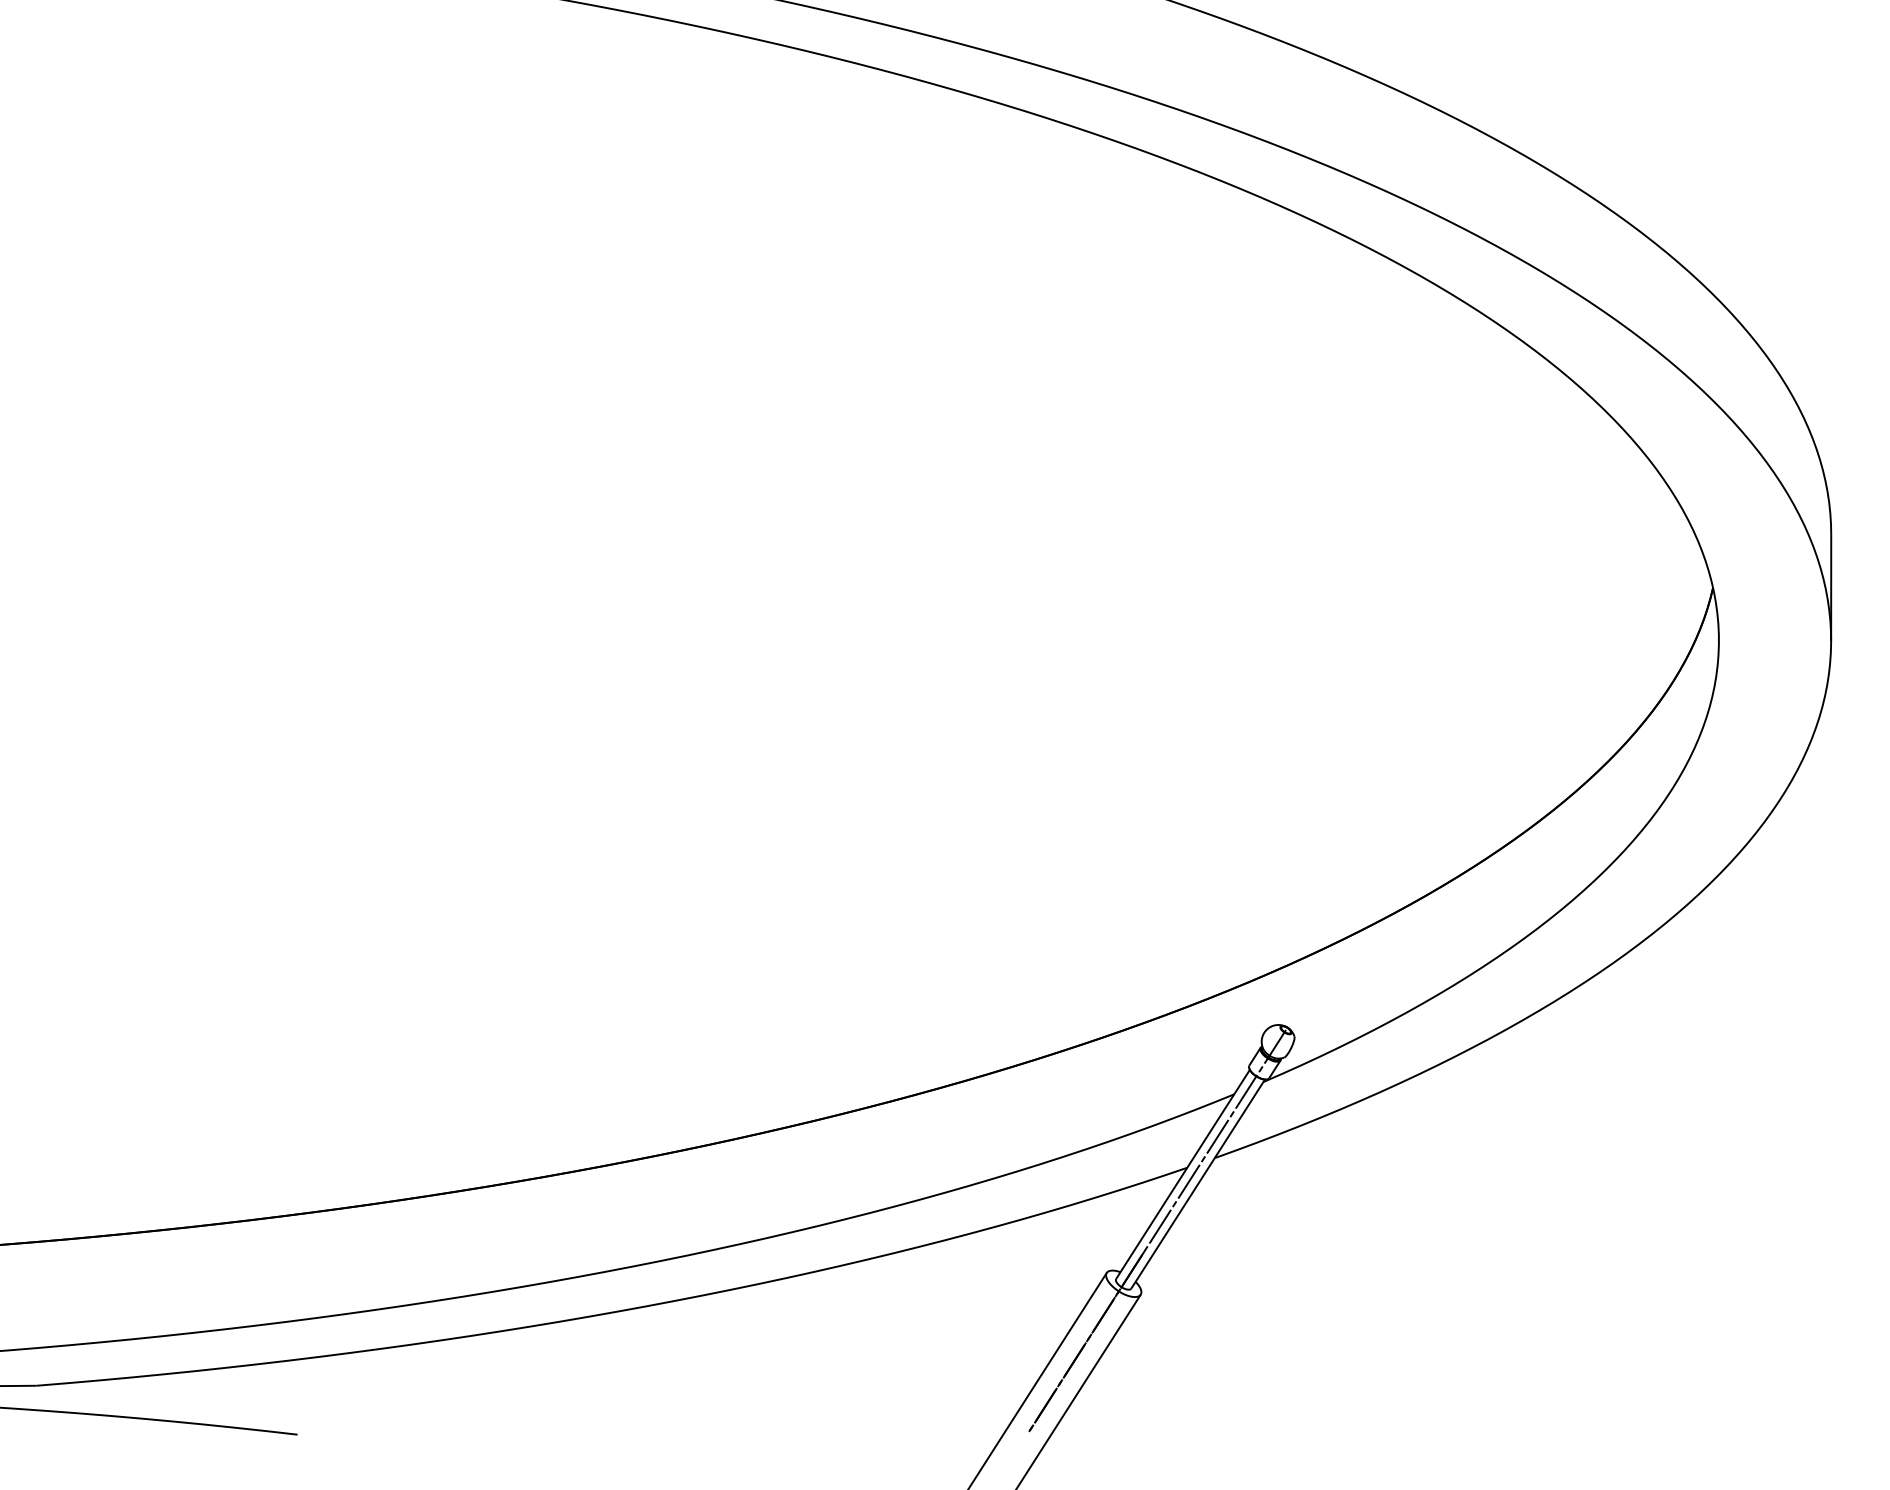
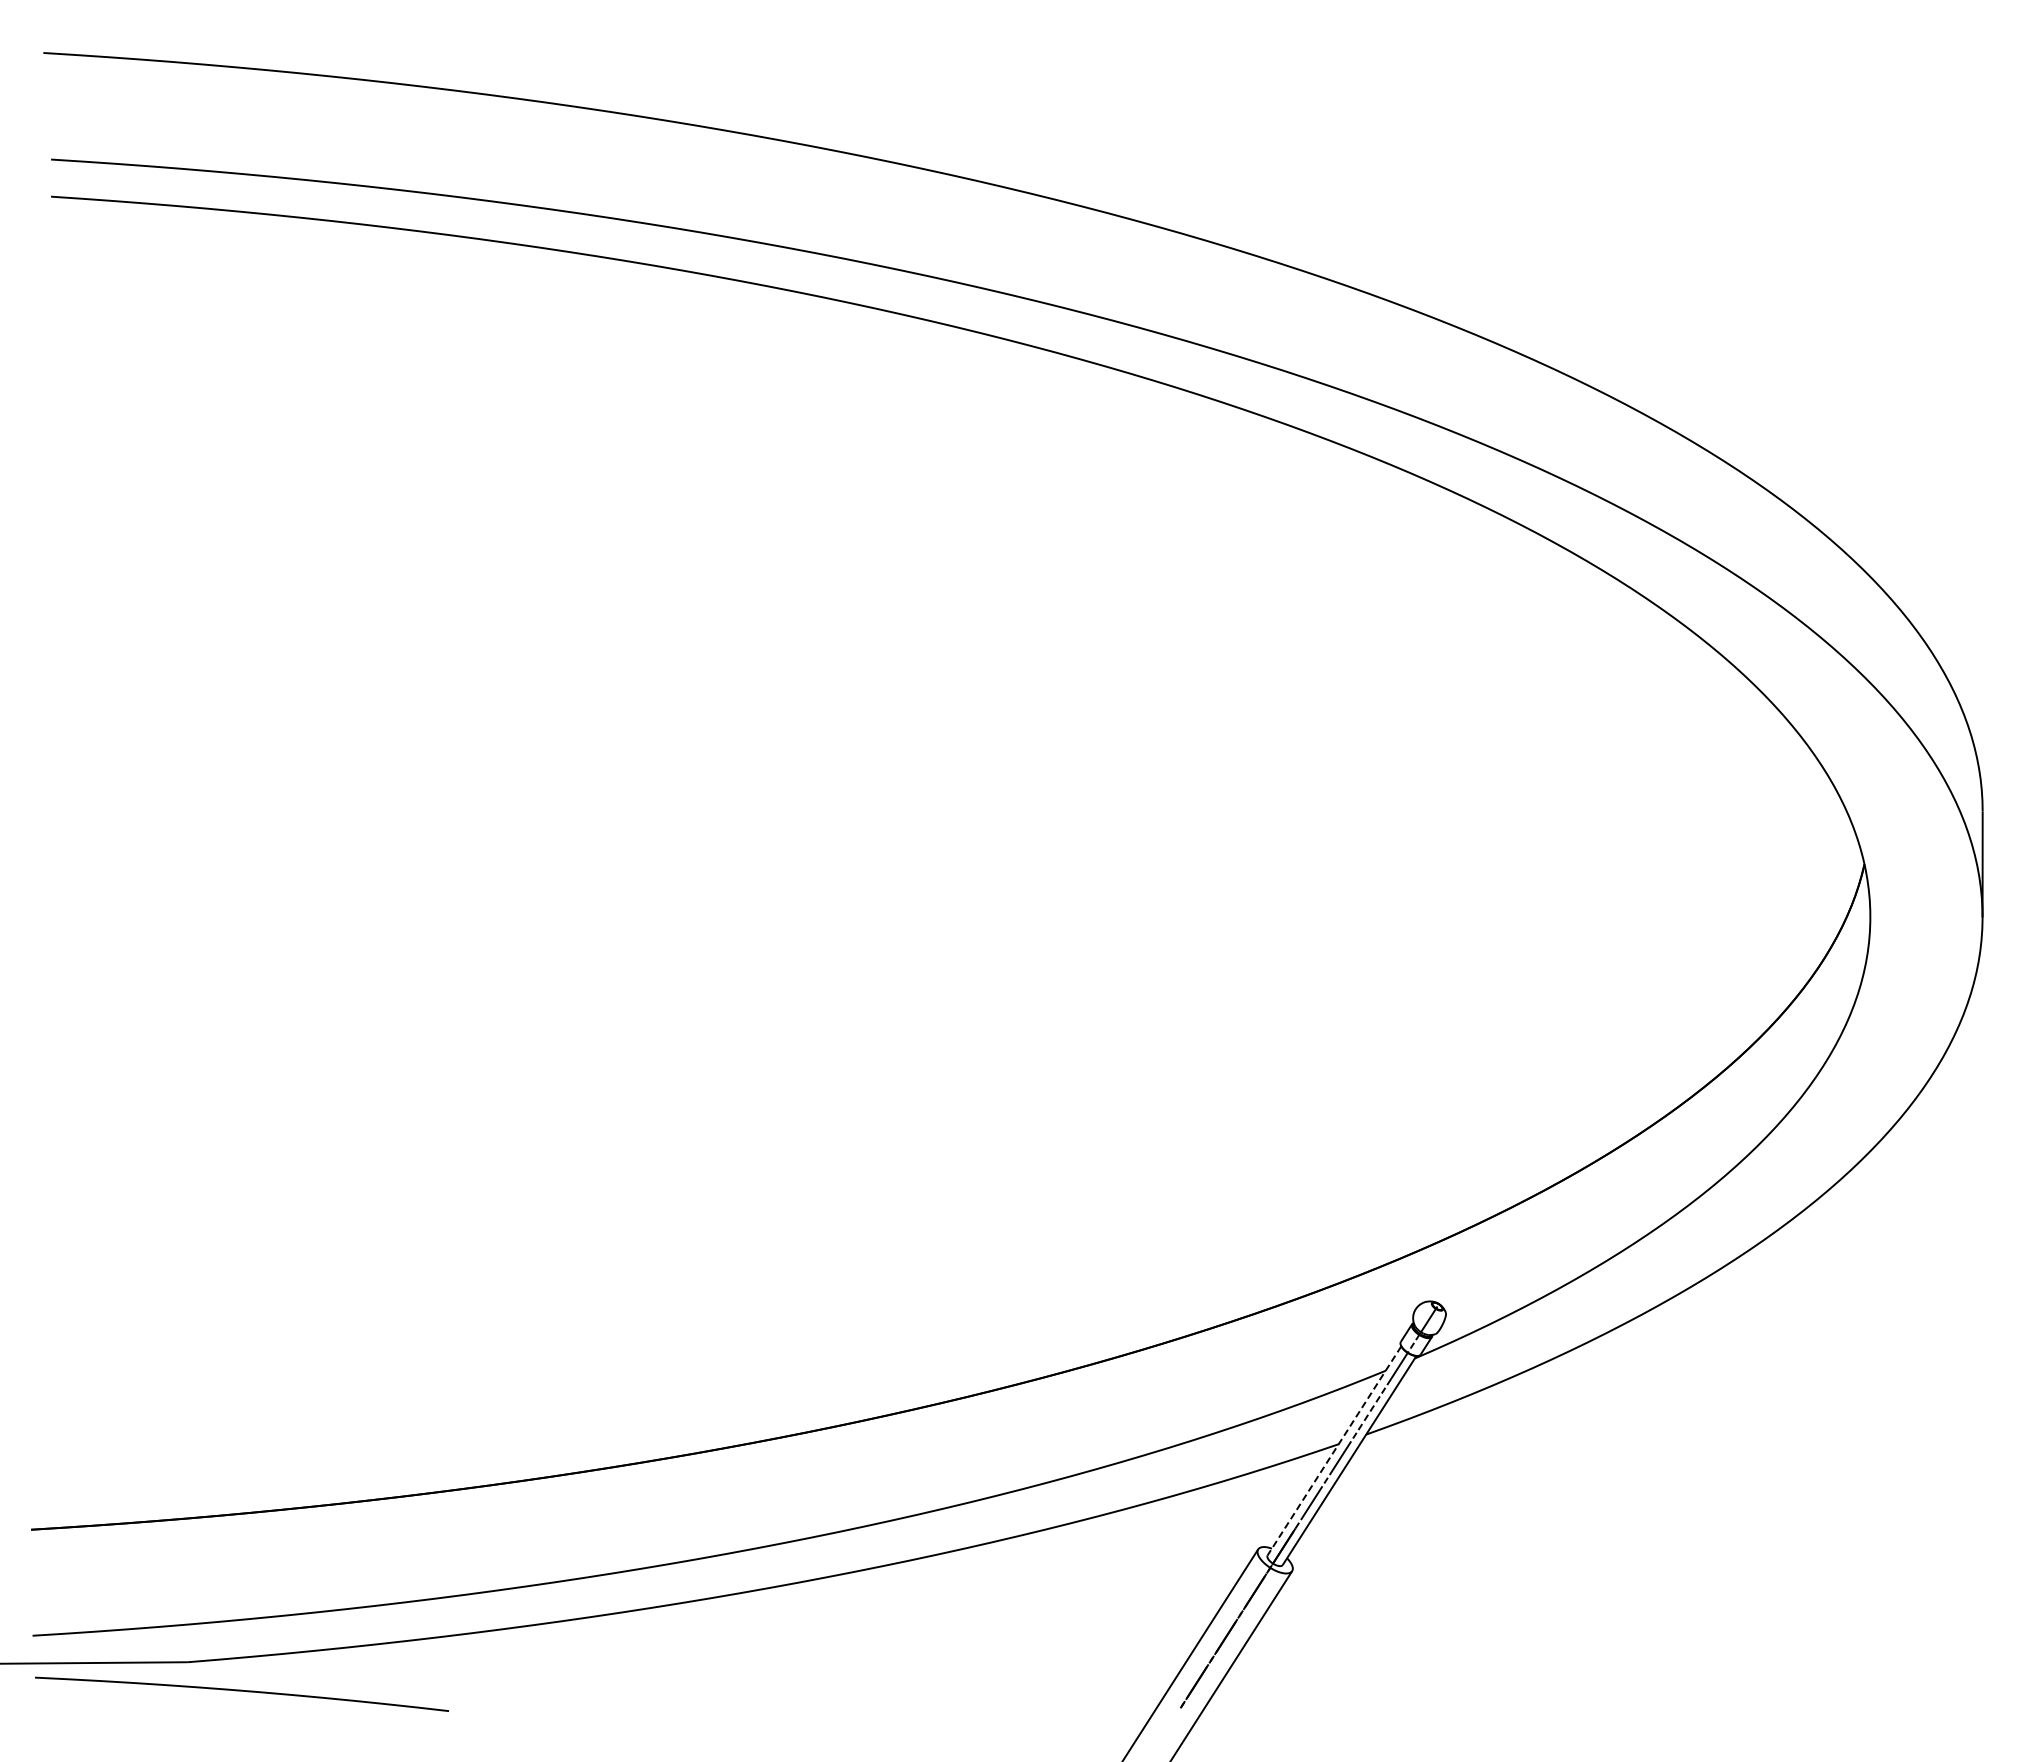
line: (1218, 1137) -> (1369, 1413), solid -> dashed
line: (1183, 1175) -> (1334, 1451), solid -> dashed

